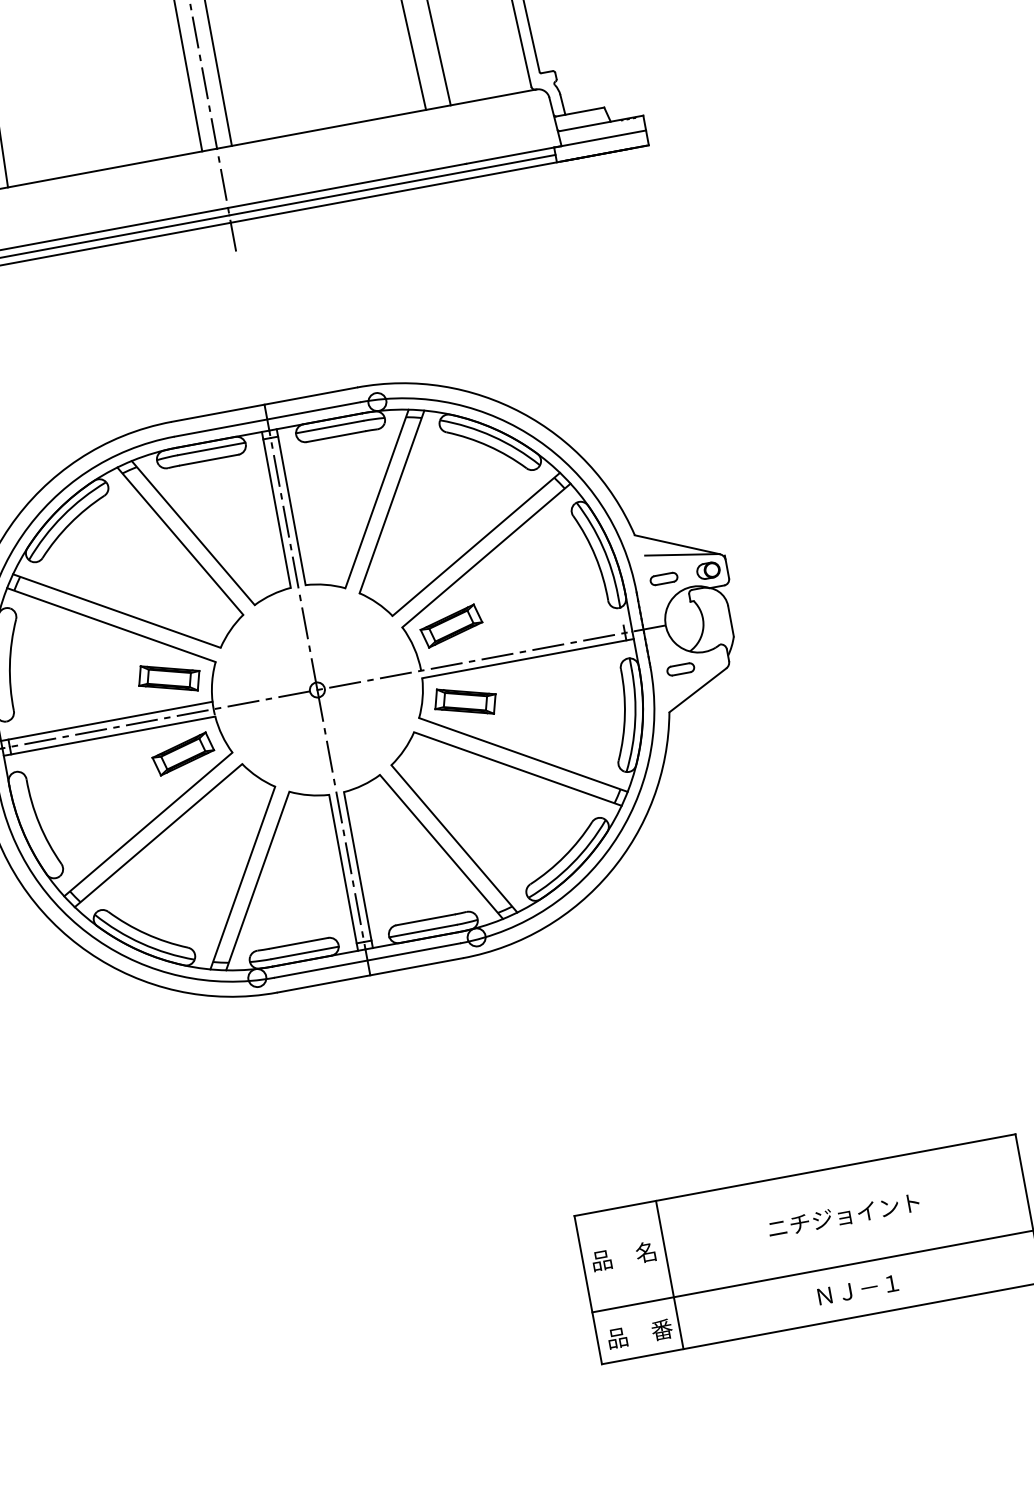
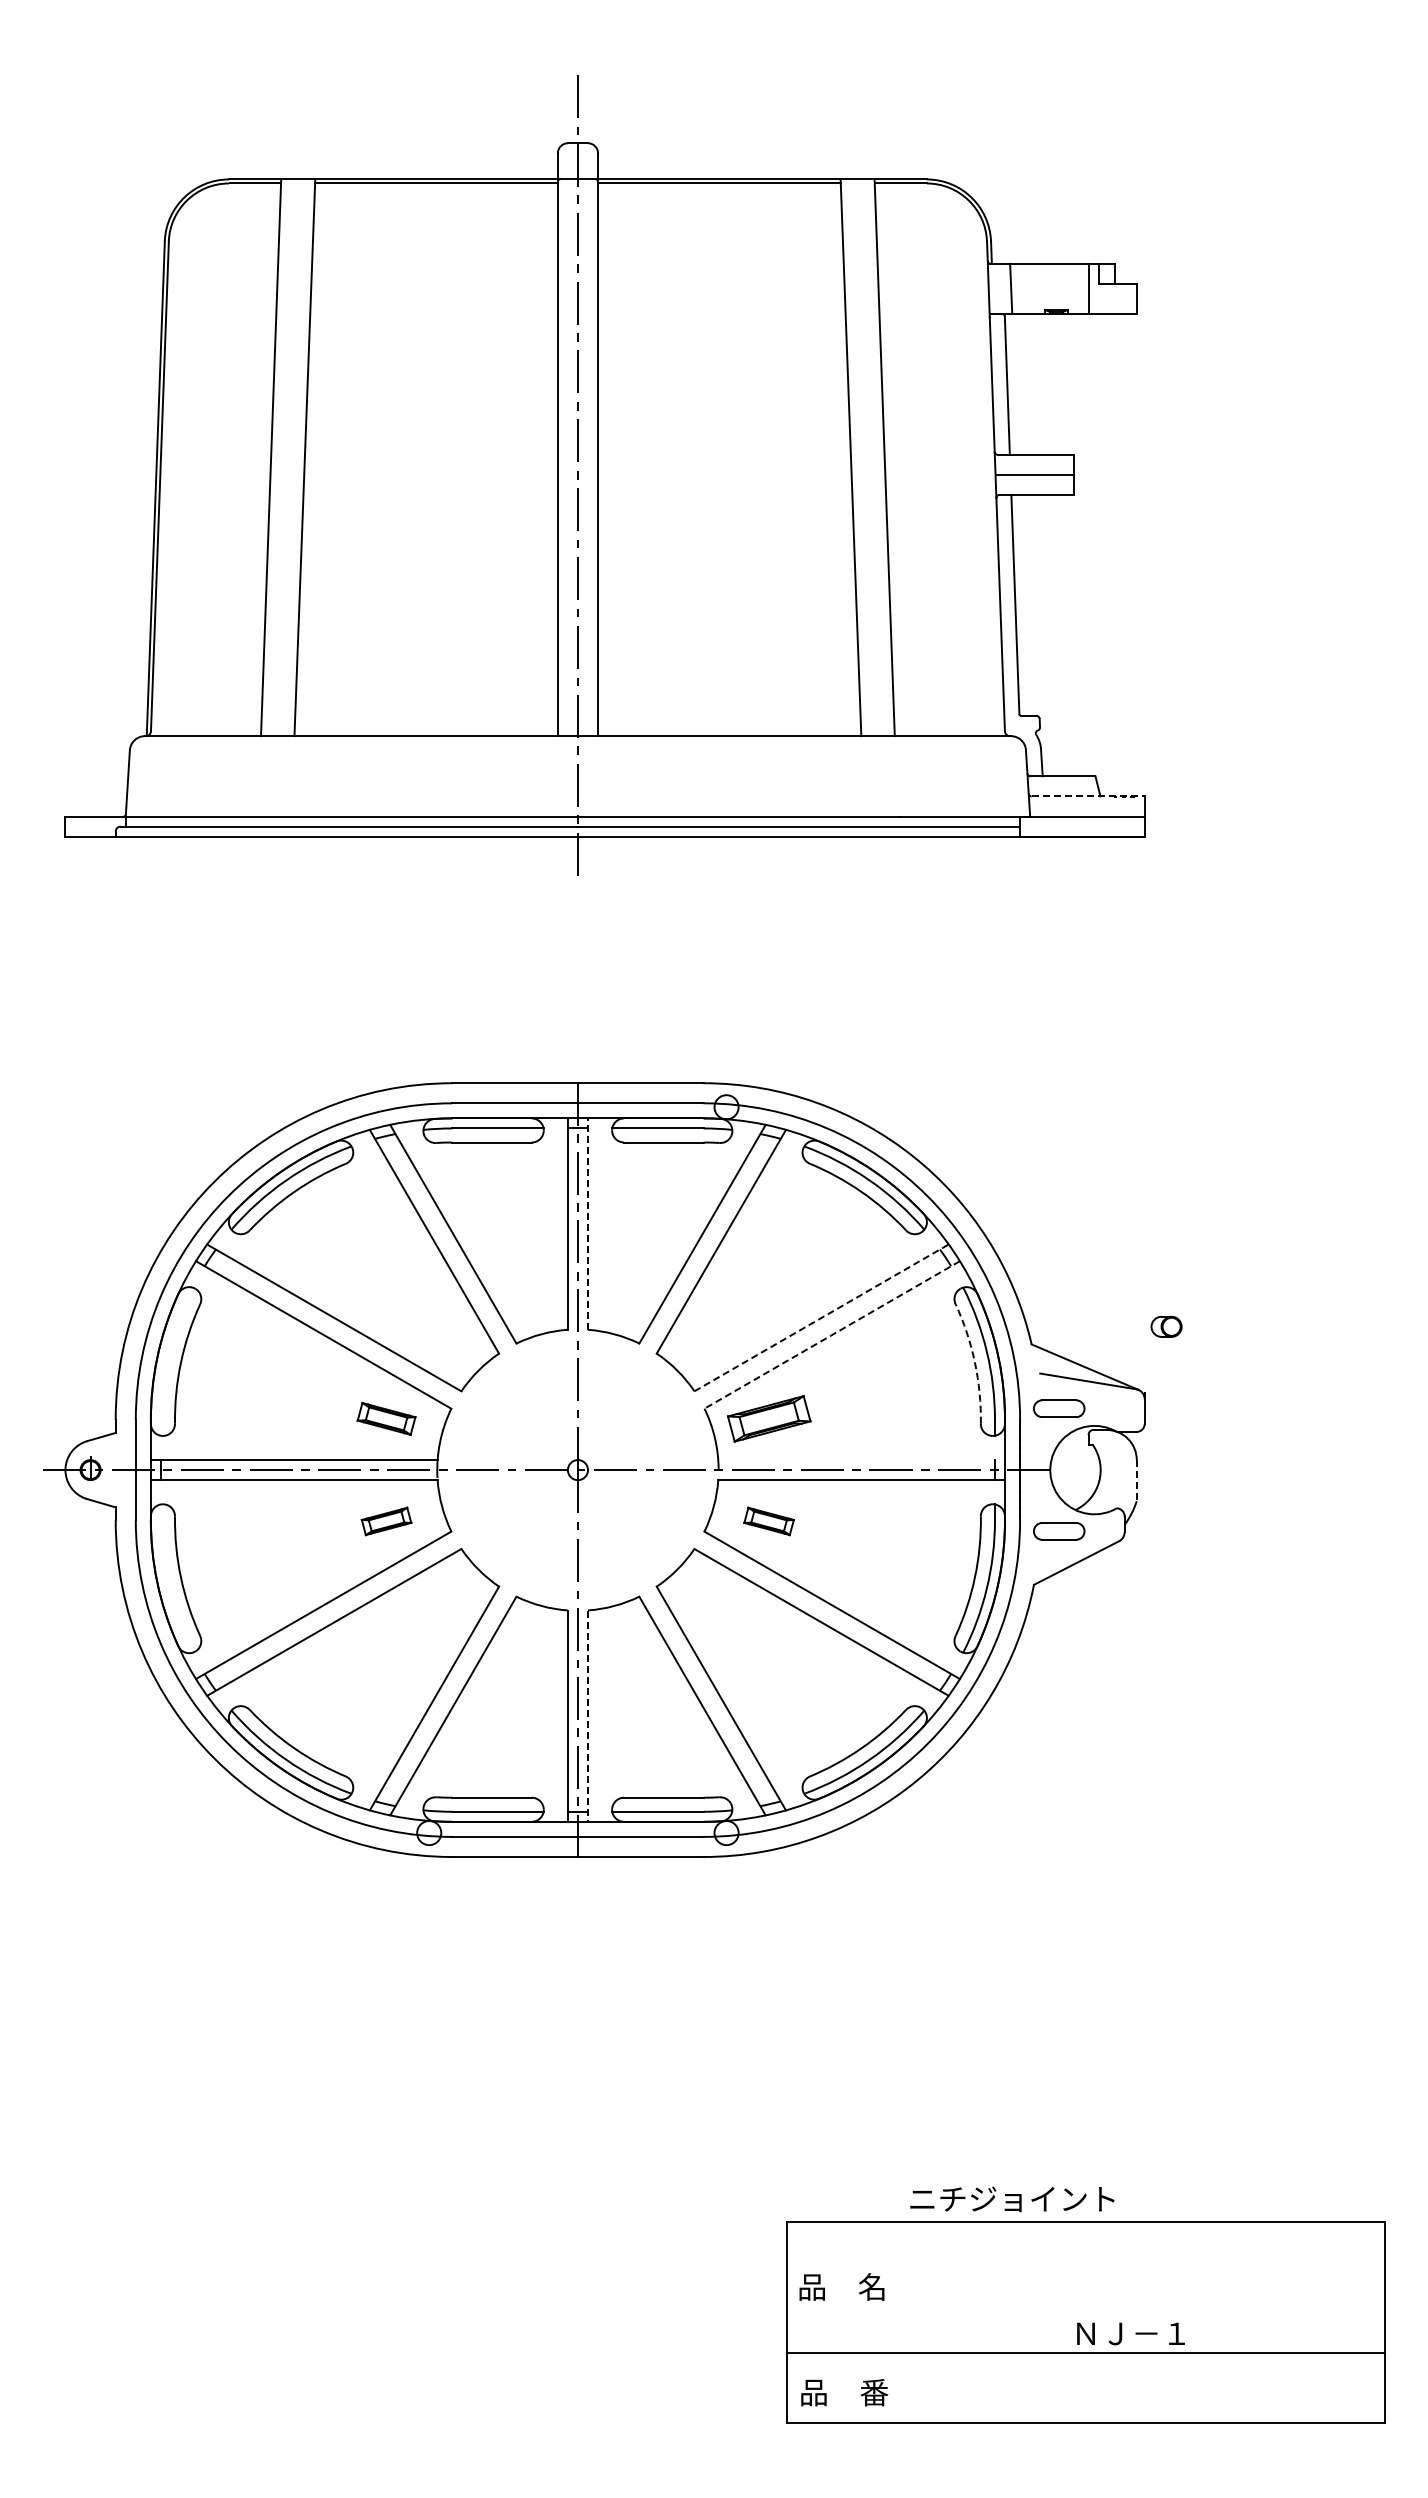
line: (601, 123) -> (1088, 796), solid -> dashed
line: (291, 507) -> (588, 1224), solid -> dashed
line: (476, 544) -> (821, 1317), solid -> dashed
line: (486, 556) -> (831, 1335), solid -> dashed
arc: (595, 556) -> (974, 1362), solid -> dashed
part: (708, 570) -> (1166, 1326), moved
part: (664, 578) -> (1059, 1408), size x1.4
line: (730, 621) -> (1136, 1480), solid -> dashed
part: (680, 669) -> (1059, 1531), size x1.4
part: (169, 678) -> (386, 1418), size x0.7
part: (464, 701) -> (768, 1521), size x0.6
part: (183, 754) -> (386, 1521), size x0.6
line: (358, 870) -> (588, 1716), solid -> dashed
text: (844, 1215) -> (1012, 2199), moved
line: (669, 1274) -> (897, 2322), removed
text: (857, 1289) -> (1130, 2333), moved

